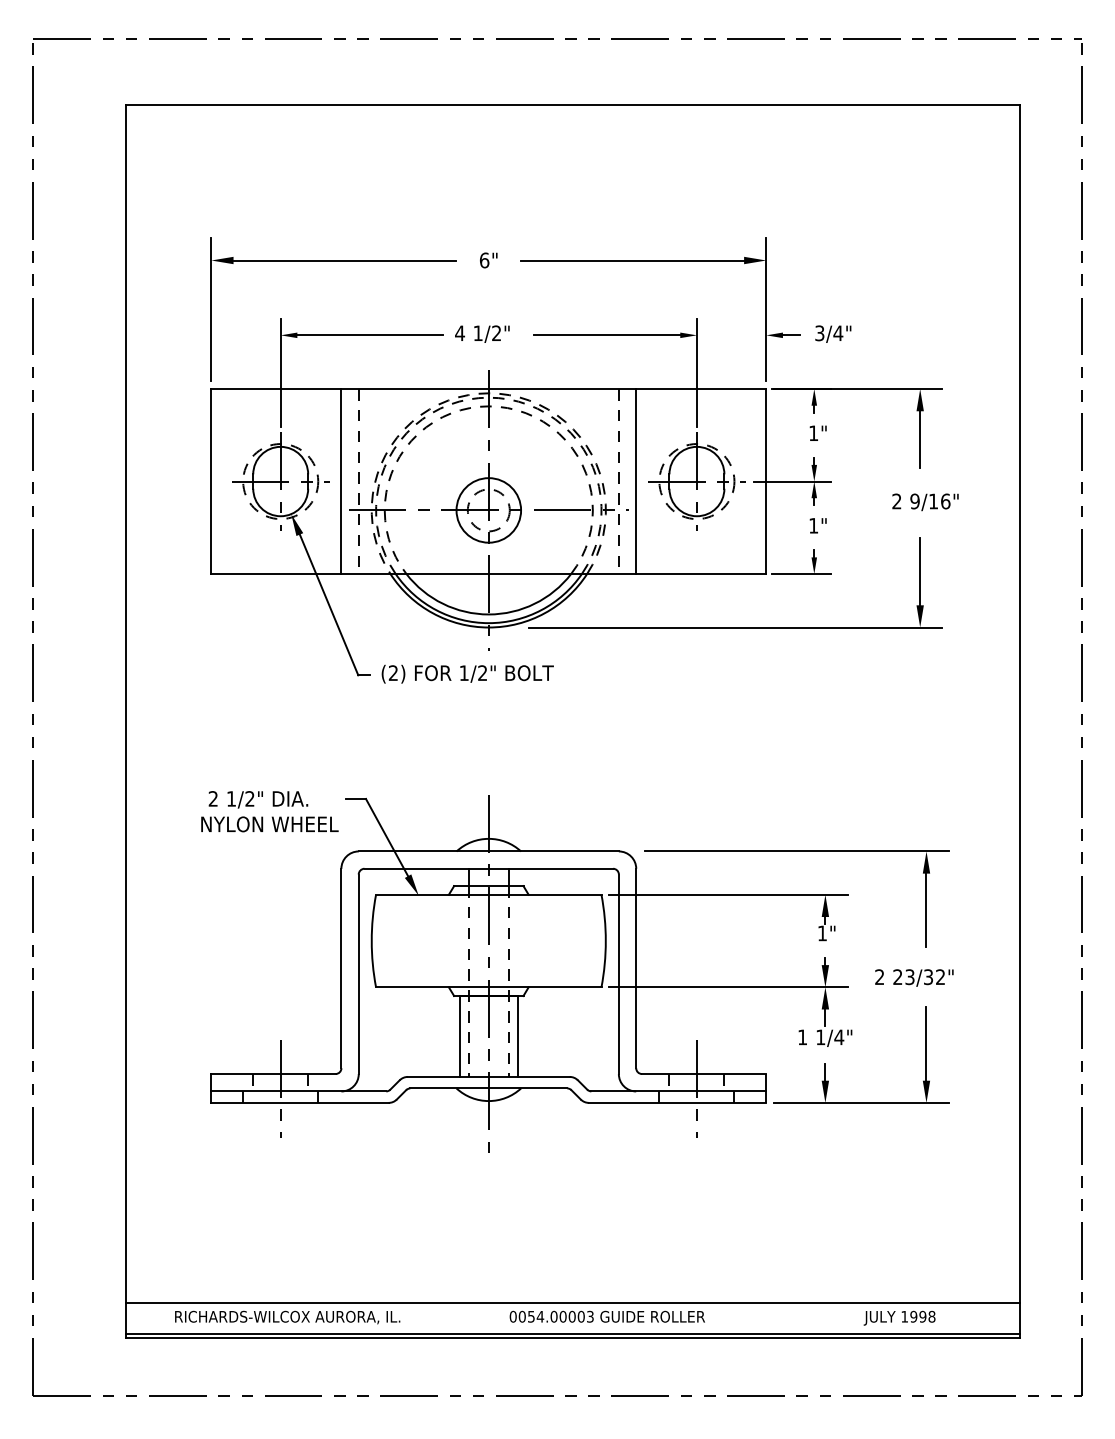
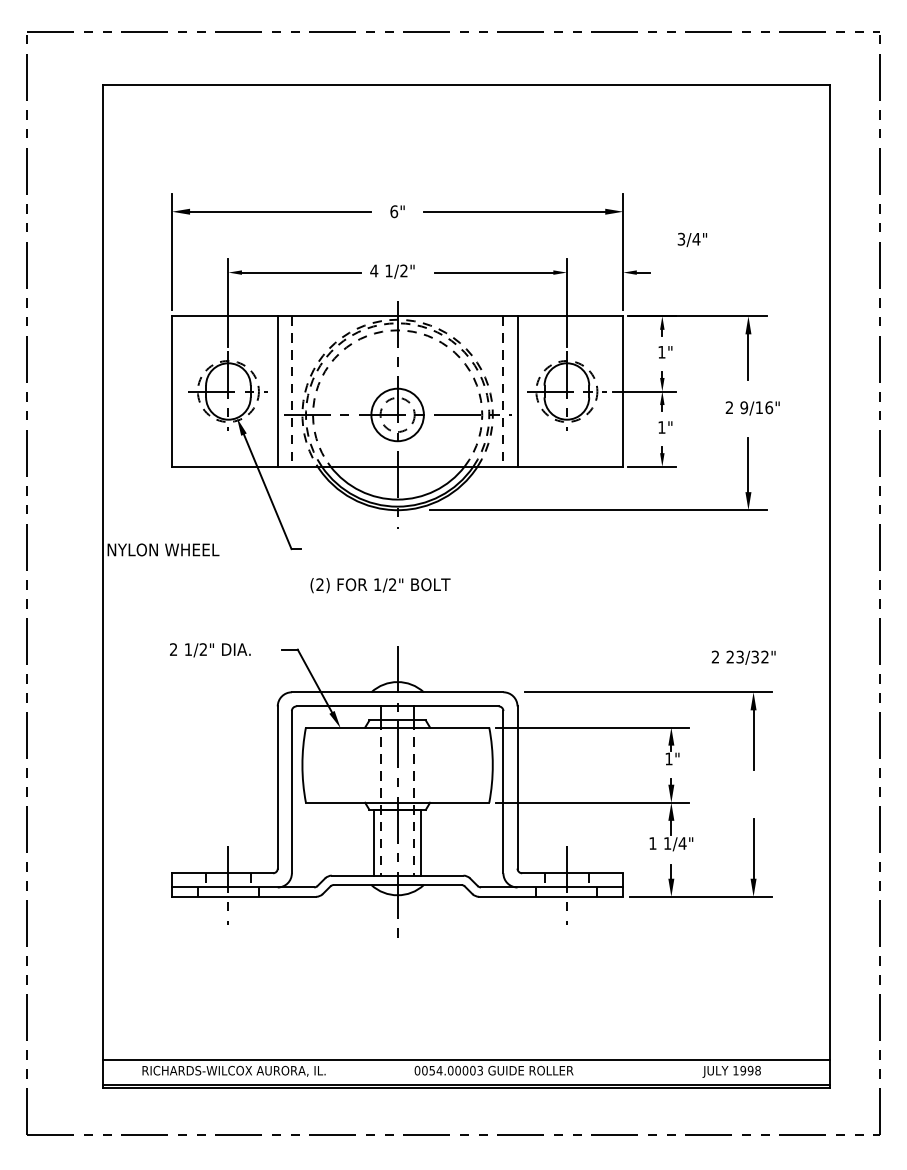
text: (833, 333) -> (692, 239), moved
text: (467, 673) -> (380, 585), moved
text: (269, 824) -> (163, 550), moved
text: (914, 977) -> (743, 657), moved

